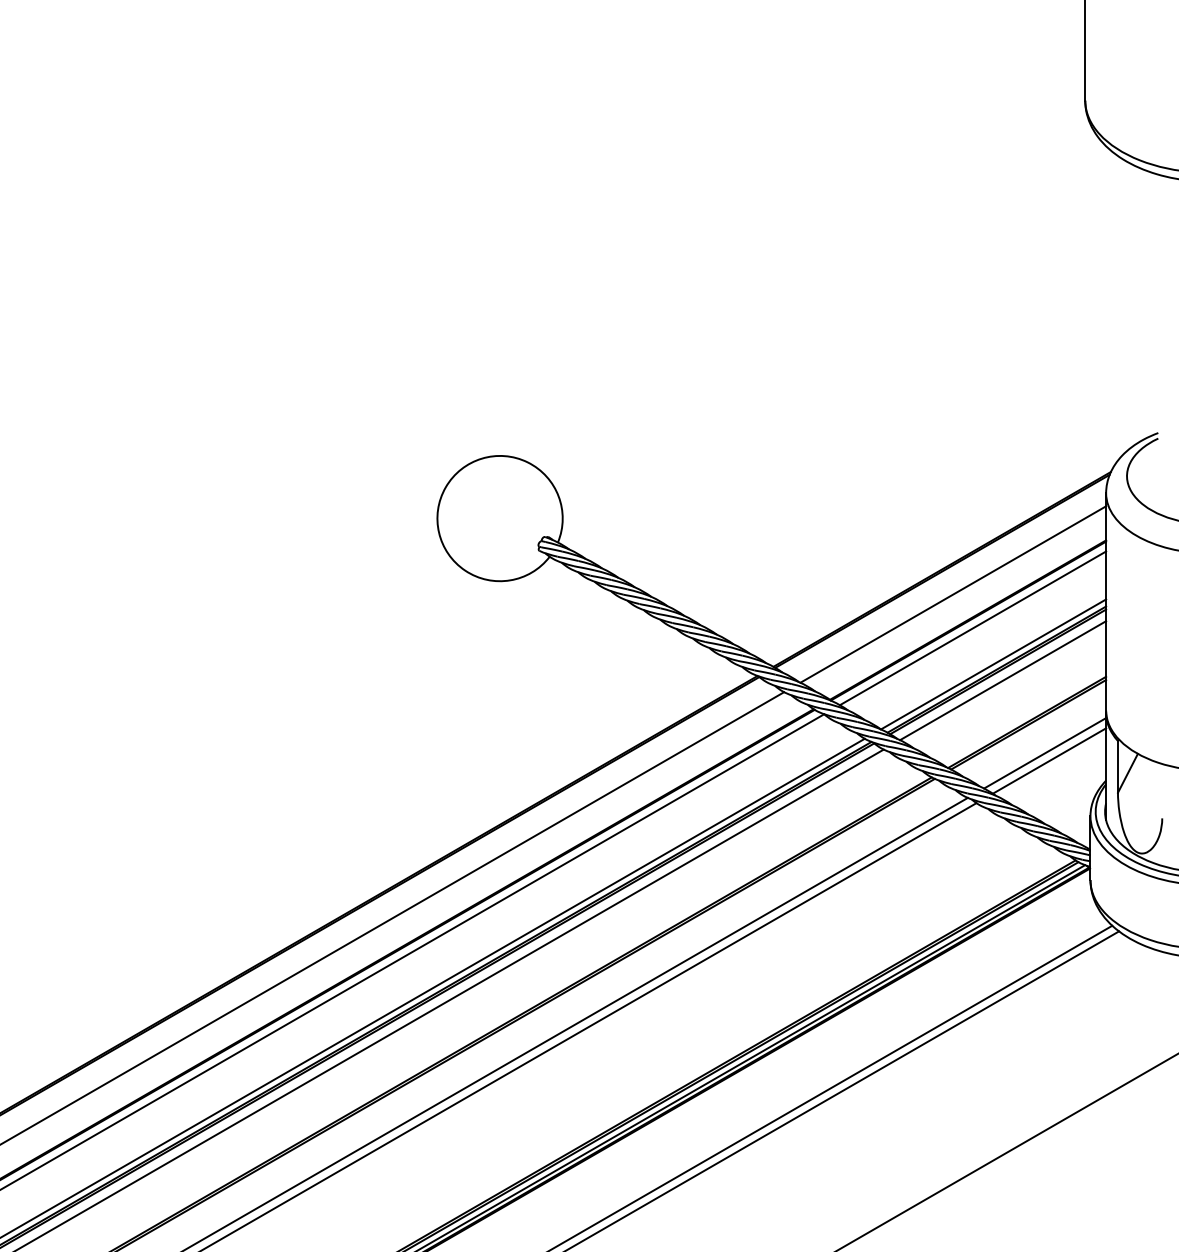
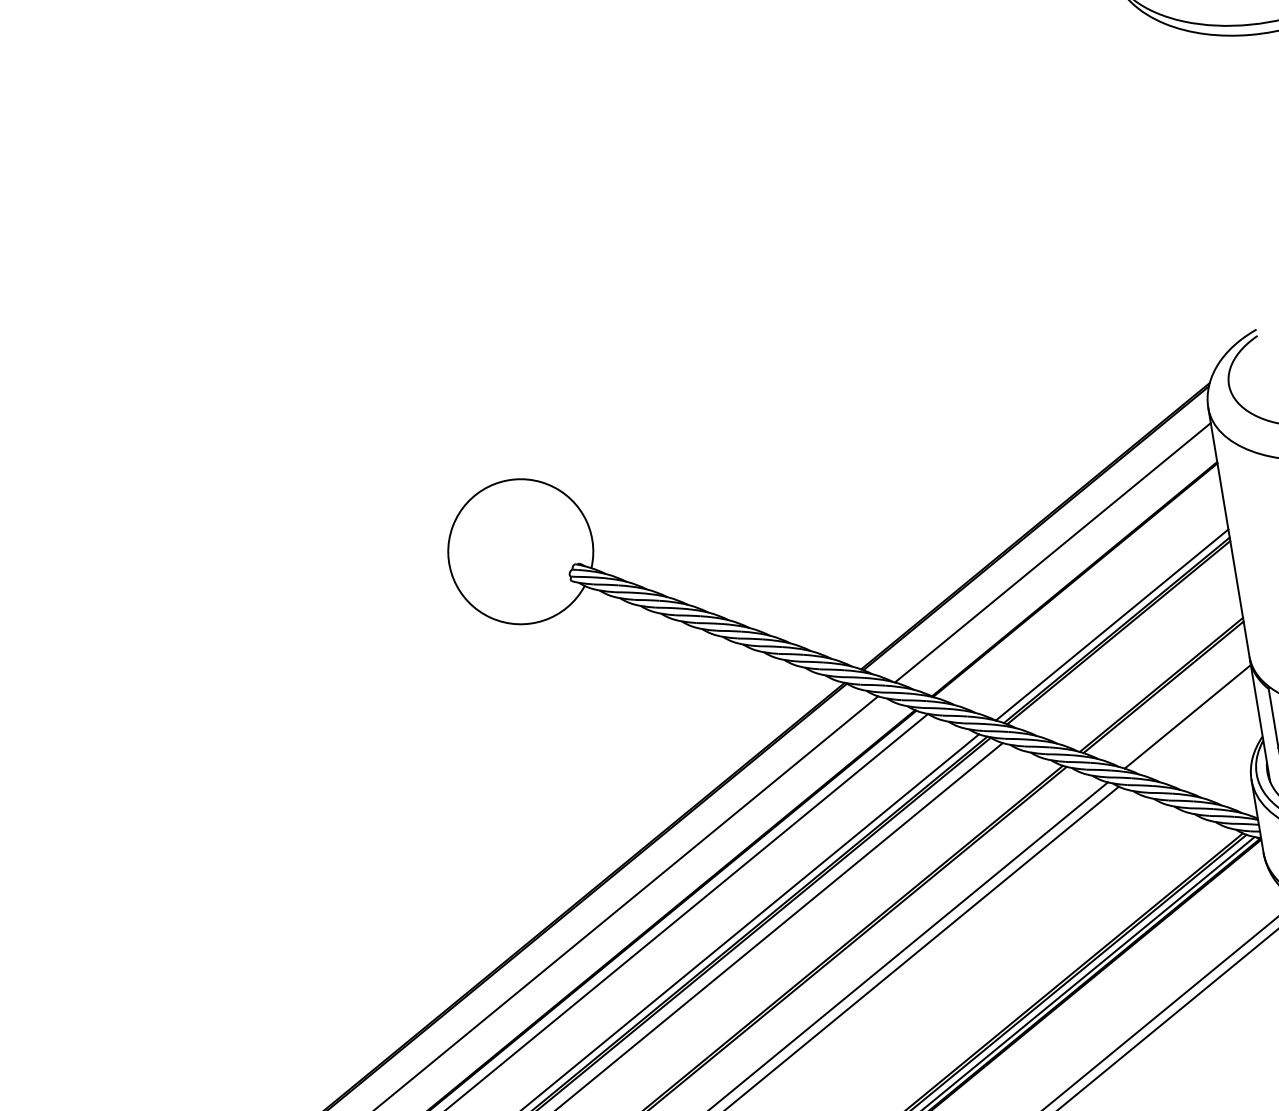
line: (972, 628) -> (1081, 587), removed
line: (1003, 680) -> (1126, 641), removed
line: (1049, 760) -> (1194, 724), removed

